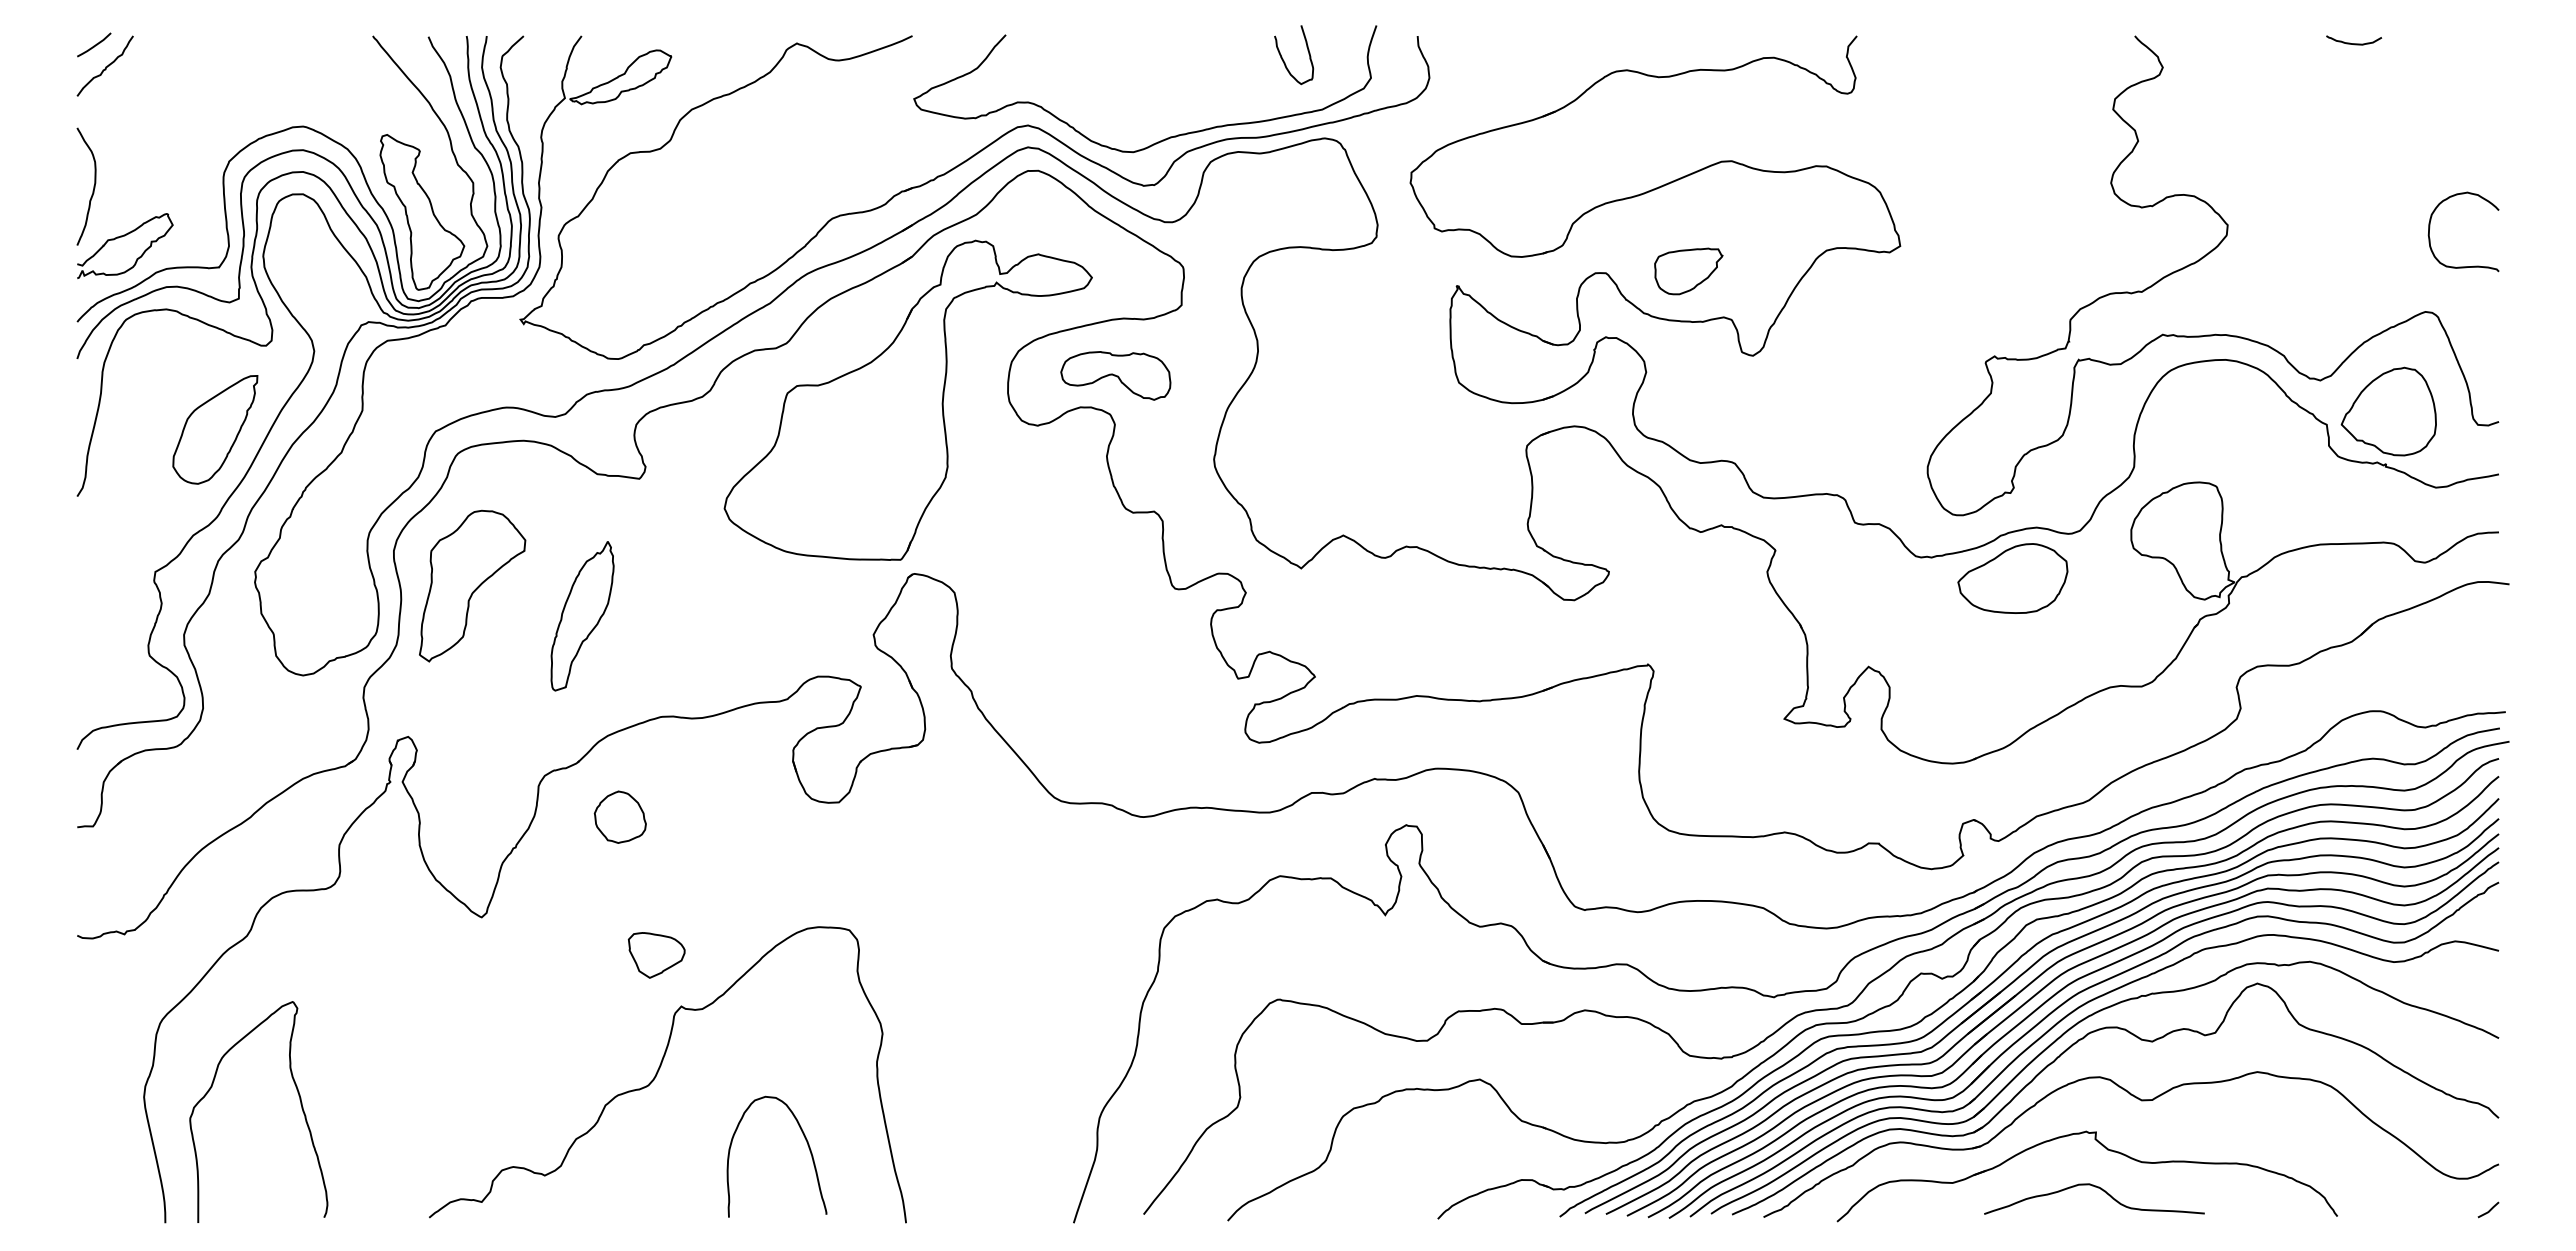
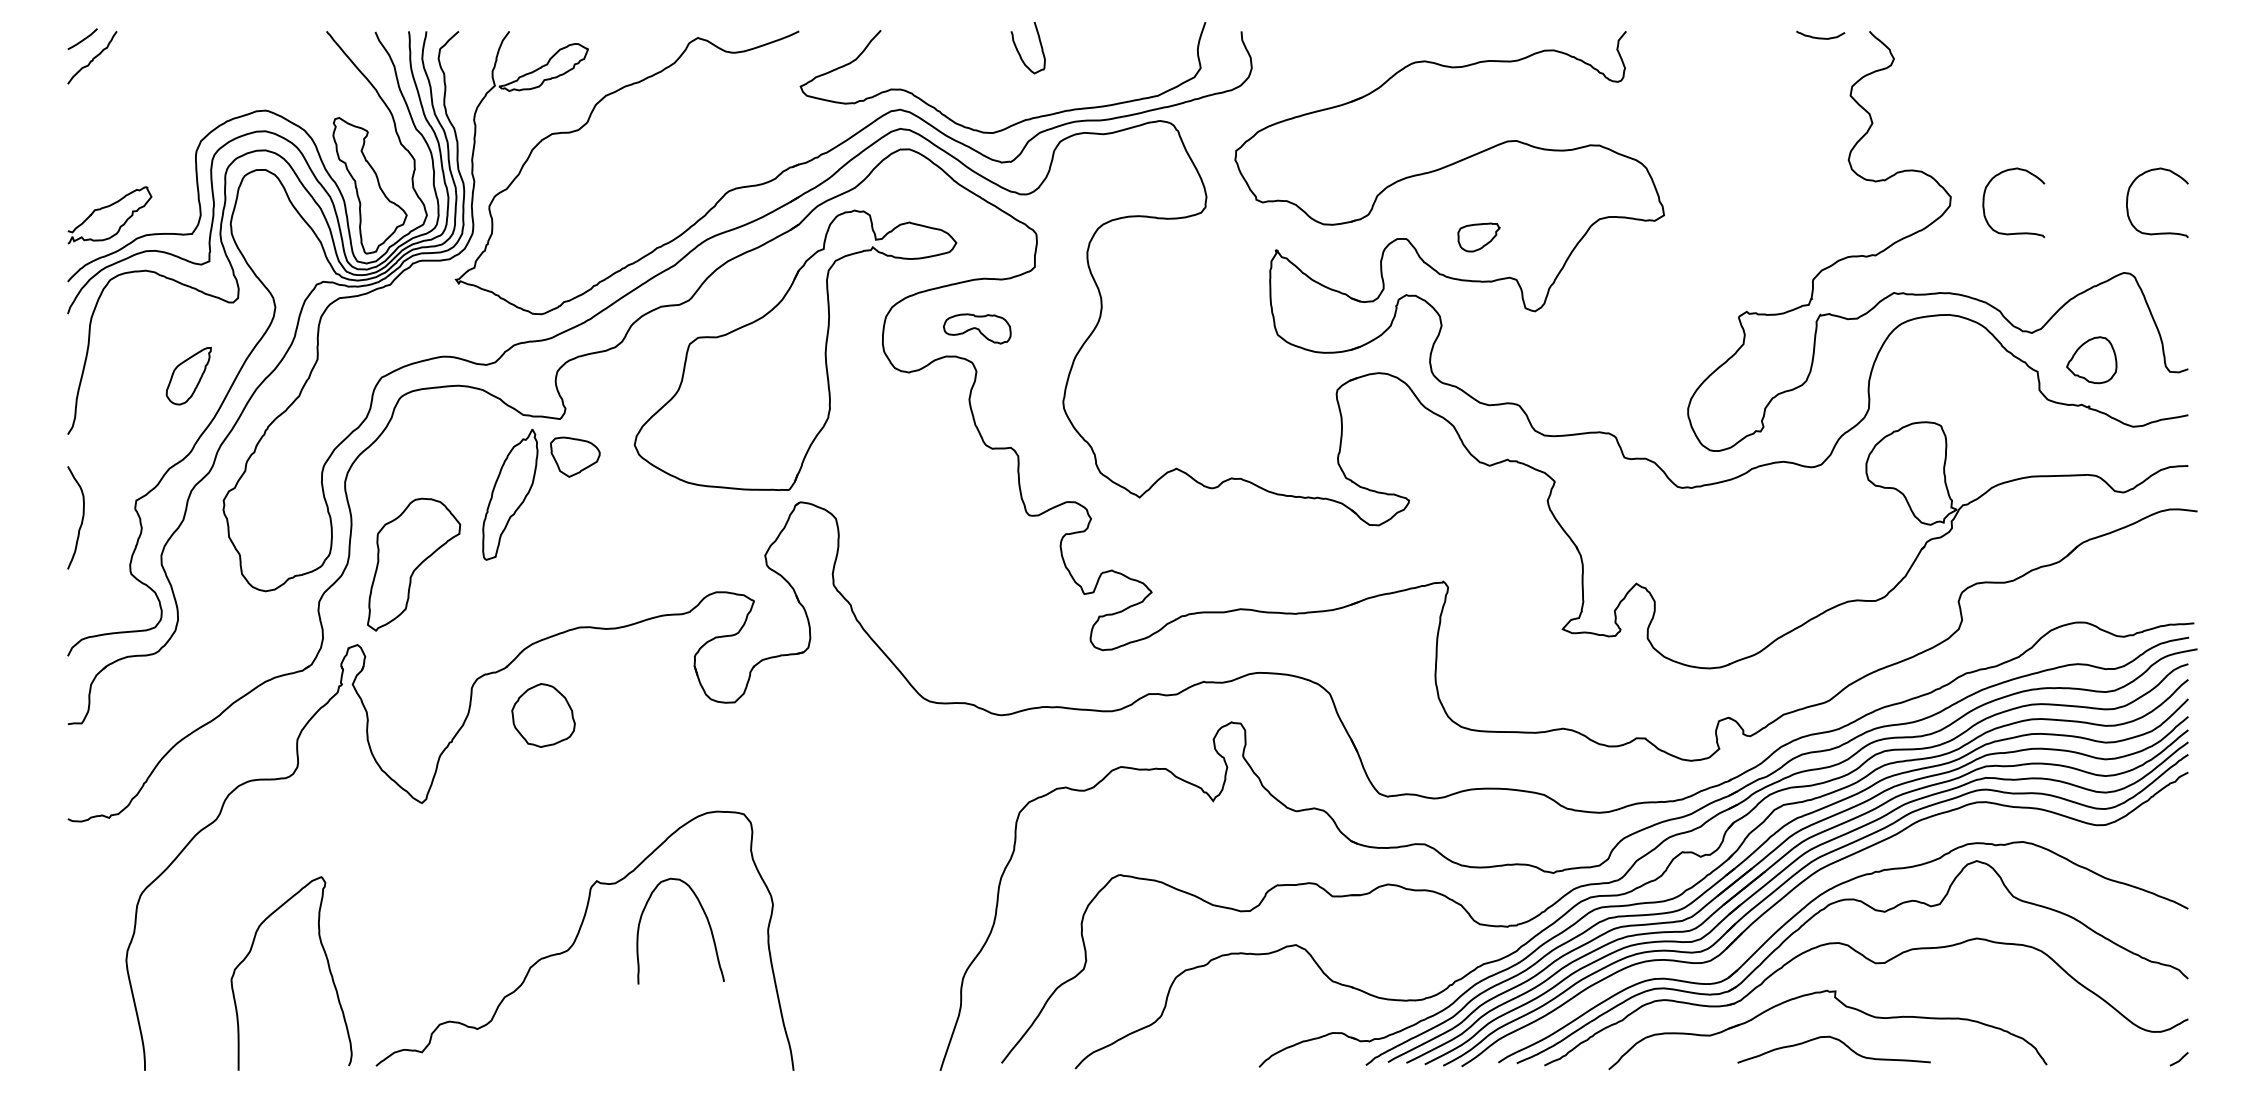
curve: (2354, 43) -> (1821, 37), moved
curve: (1284, 60) -> (1019, 52), moved
curve: (93, 186) -> (82, 517), moved
curve: (2266, 227) -> (1984, 199), added
part: (1688, 271) -> (1478, 237), size x0.7
part: (1115, 375) -> (976, 328), size x0.7
part: (2388, 411) -> (2091, 360), size x0.6
part: (215, 429) -> (188, 375), size x0.6
part: (2012, 578) -> (1762, 506), removed
part: (472, 585) -> (413, 564), moved
part: (582, 616) -> (510, 494), moved
part: (619, 816) -> (542, 714), size x1.4
part: (656, 955) -> (575, 457), moved
part: (2054, 1027) -> (1799, 899), removed
curve: (299, 1100) -> (327, 963), moved
curve: (807, 1145) -> (707, 921), moved

